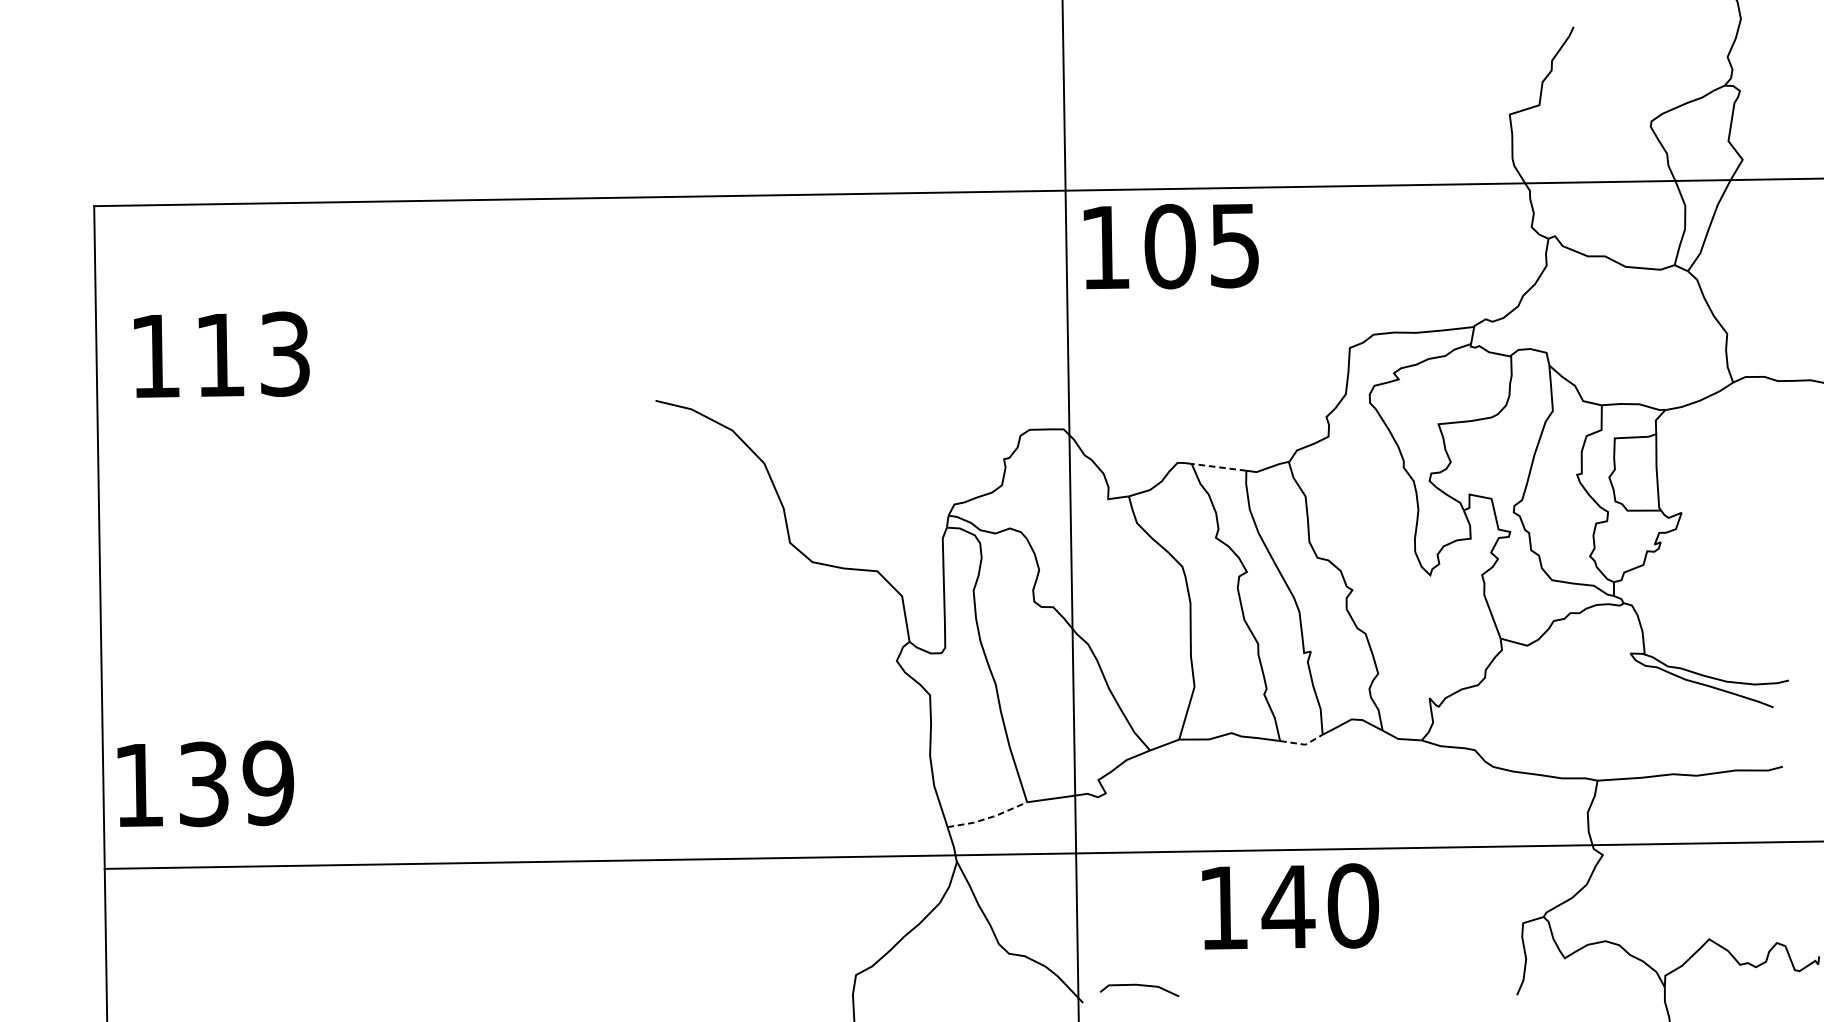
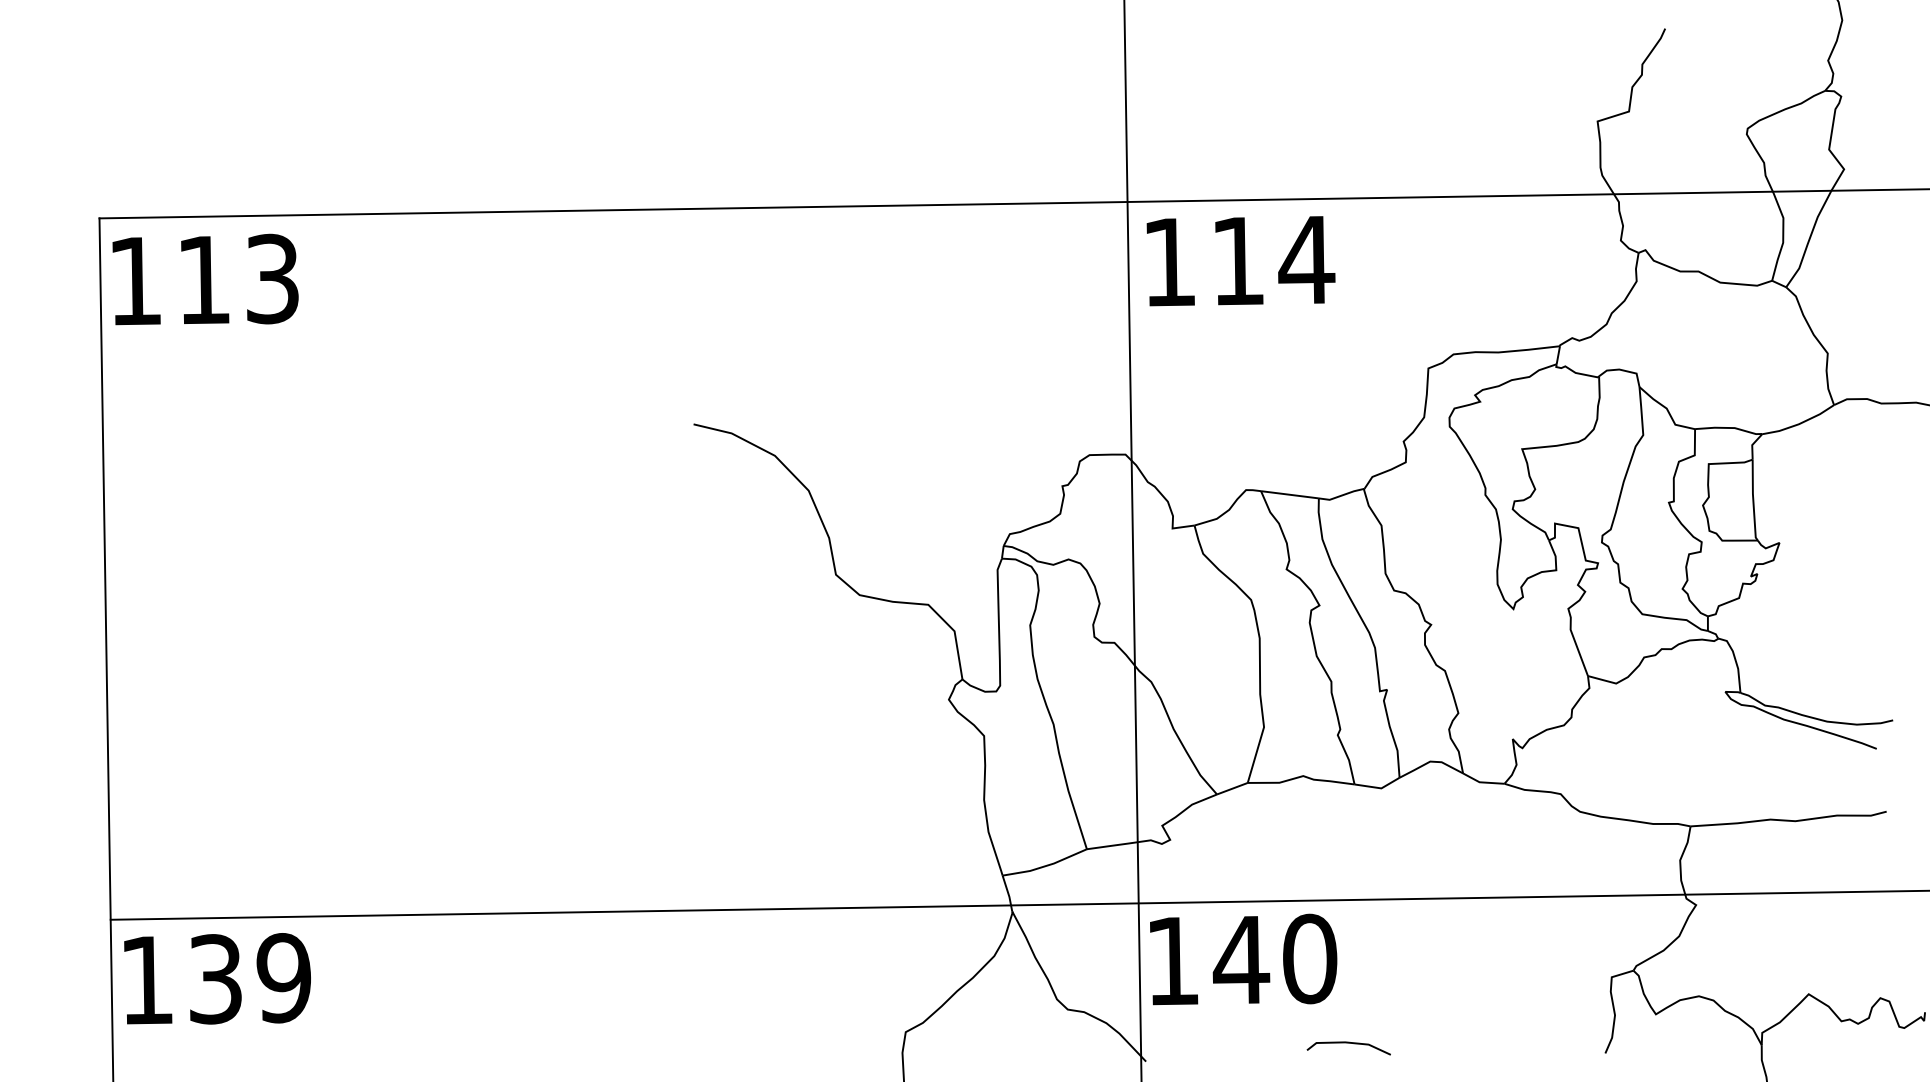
text: (1203, 246) -> (1273, 261), 105 -> 114
text: (221, 354) -> (205, 279), moved
line: (1218, 467) -> (1289, 494), dashed -> solid
line: (1303, 744) -> (1379, 788), dashed -> solid
text: (205, 783) -> (217, 978), moved
line: (988, 818) -> (1045, 866), dashed -> solid
text: (1290, 906) -> (1243, 959), moved
line: (1139, 985) -> (1348, 1043), moved

